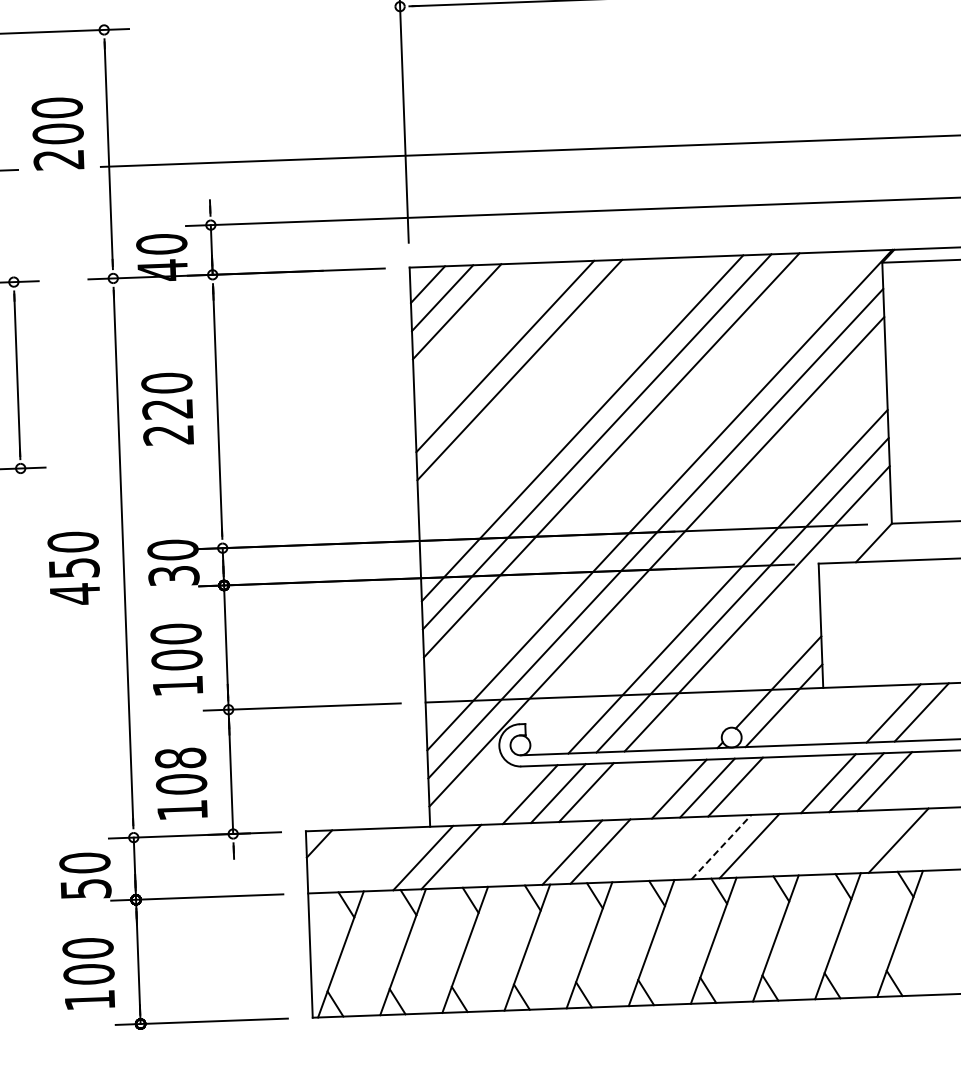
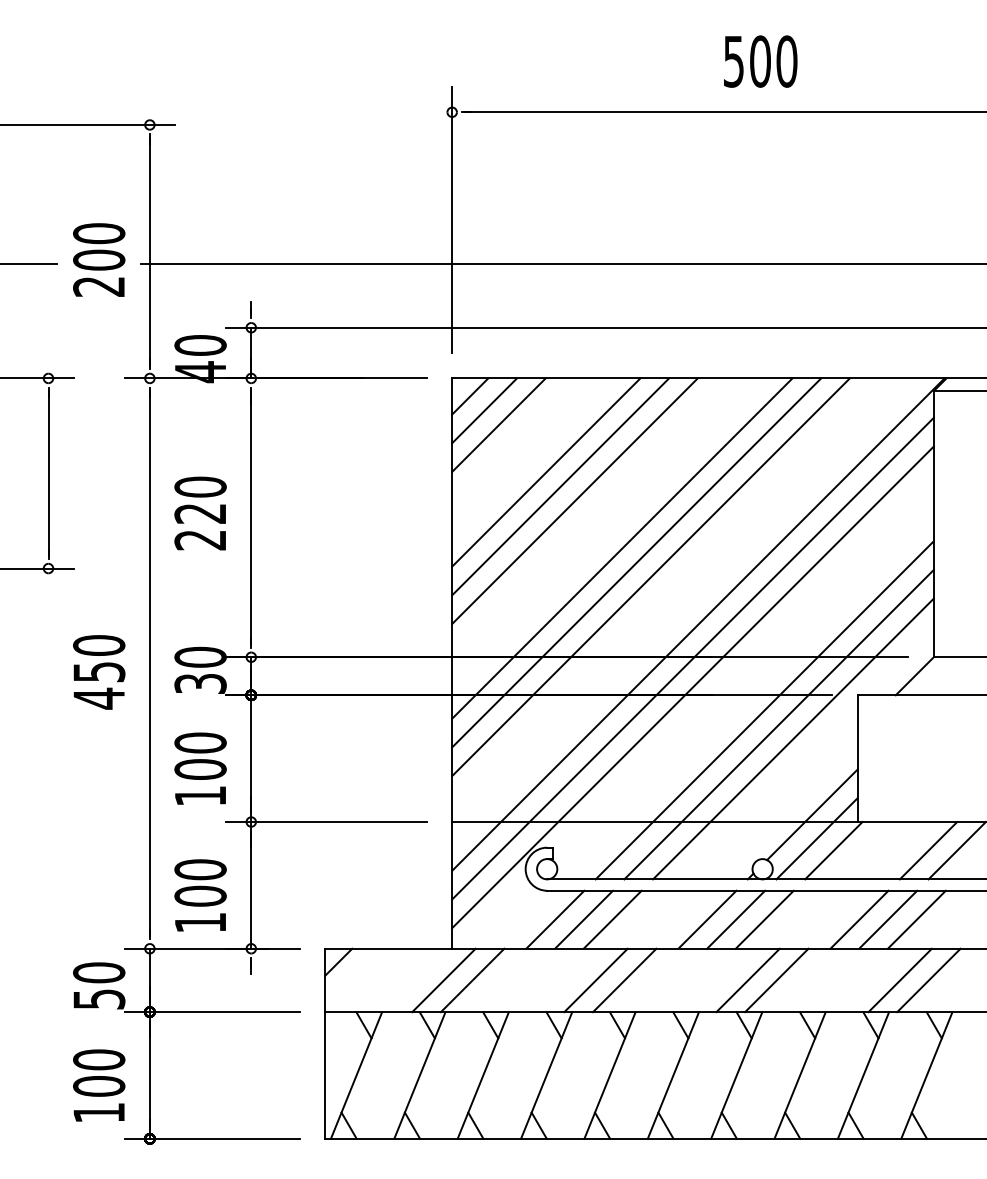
text: (58, 133) -> (99, 259), moved
line: (534, 383) -> (574, 501), added
line: (800, 716) -> (833, 850), added
text: (180, 758) -> (200, 869), 108 -> 100
line: (869, 841) -> (899, 980), added
line: (721, 847) -> (748, 980), dashed -> solid

